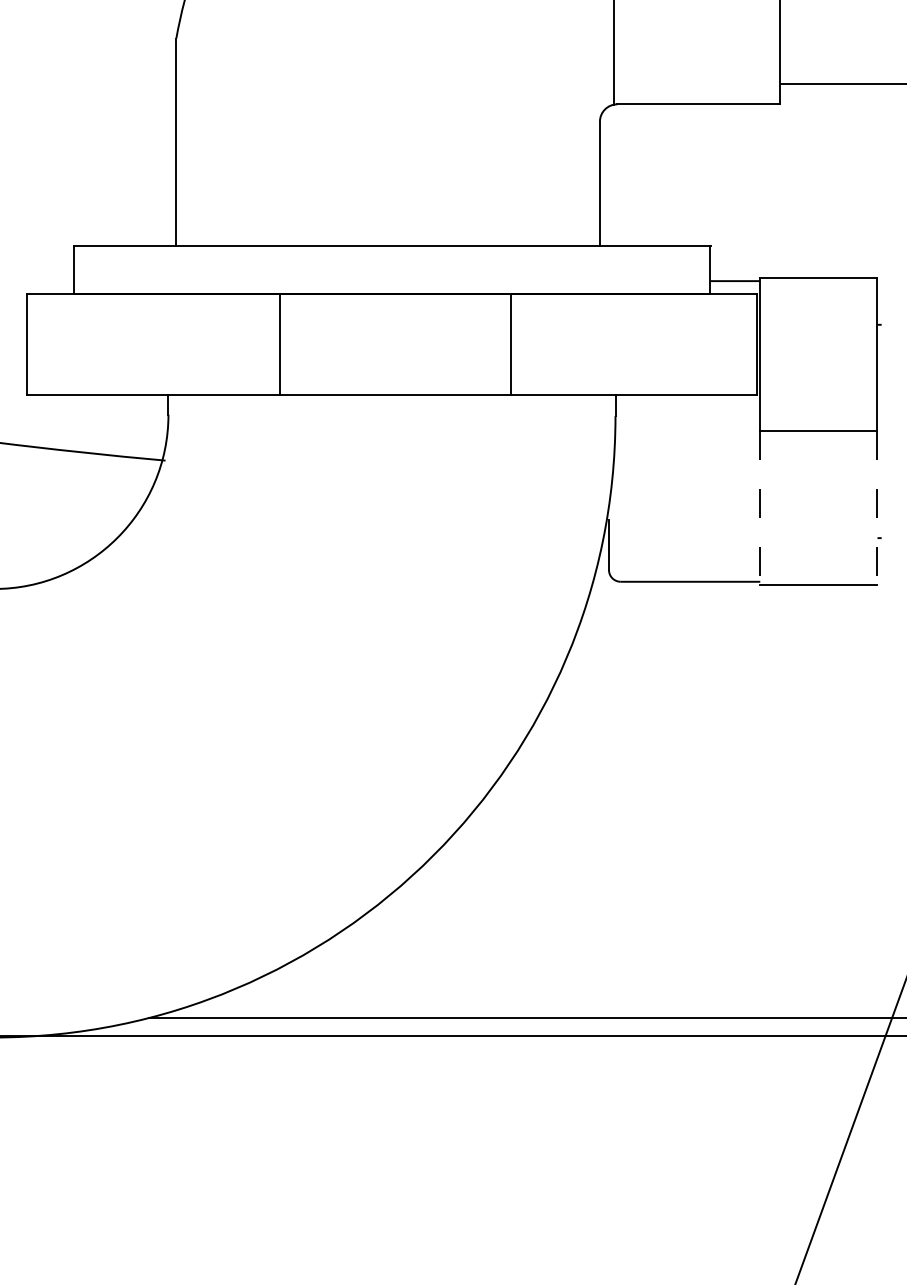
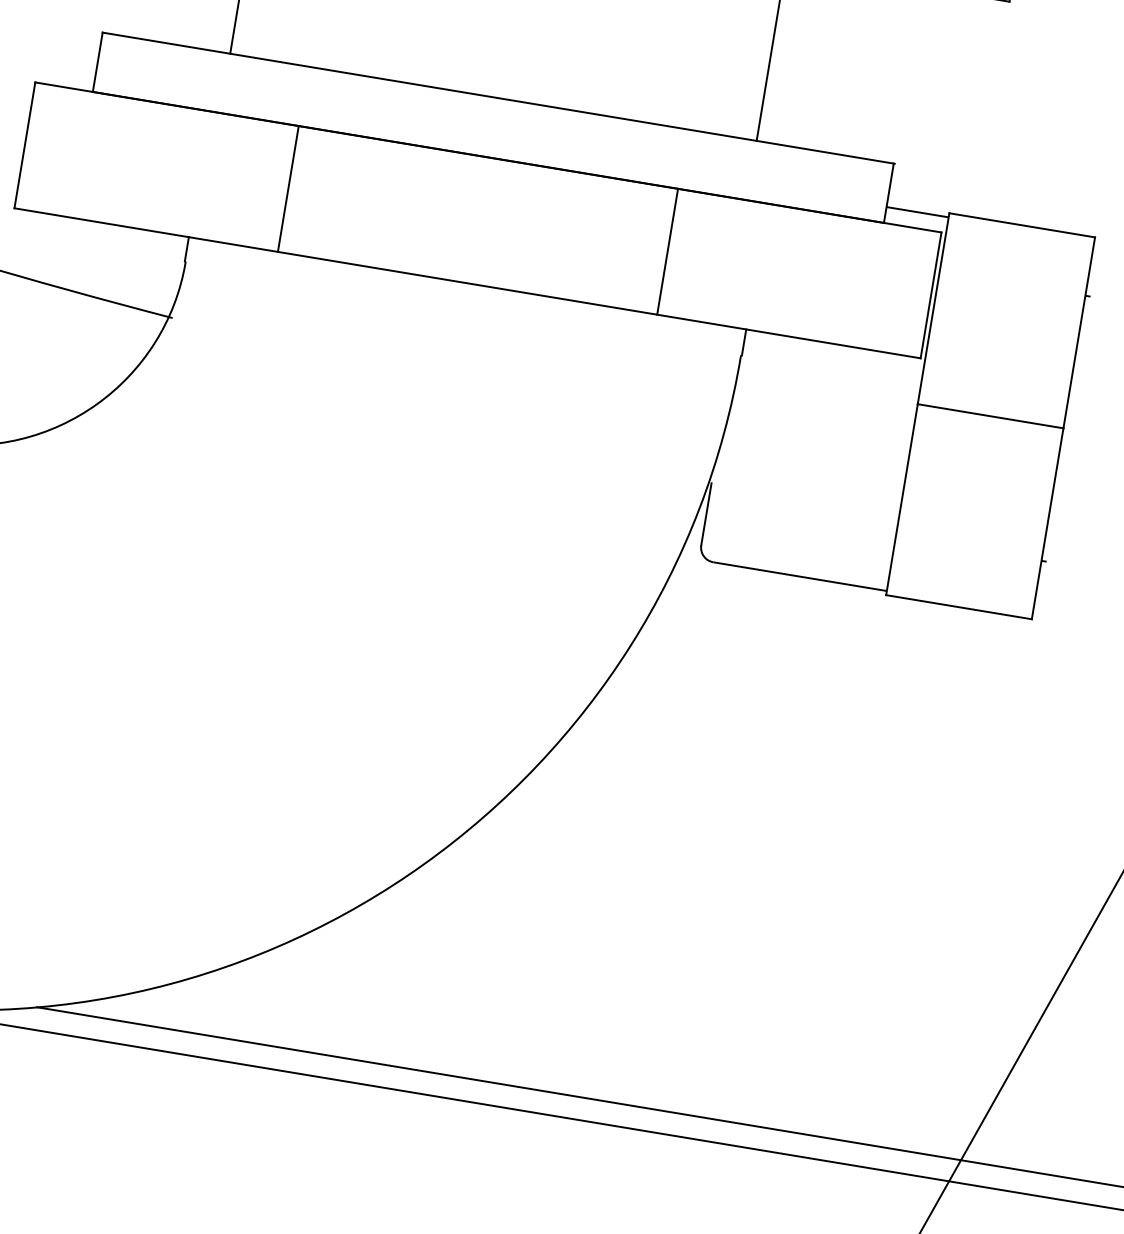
line: (280, 344) -> (288, 188), moved
line: (510, 344) -> (667, 251), moved
line: (760, 508) -> (902, 499), dashed -> solid
line: (877, 508) -> (1047, 524), dashed -> solid

